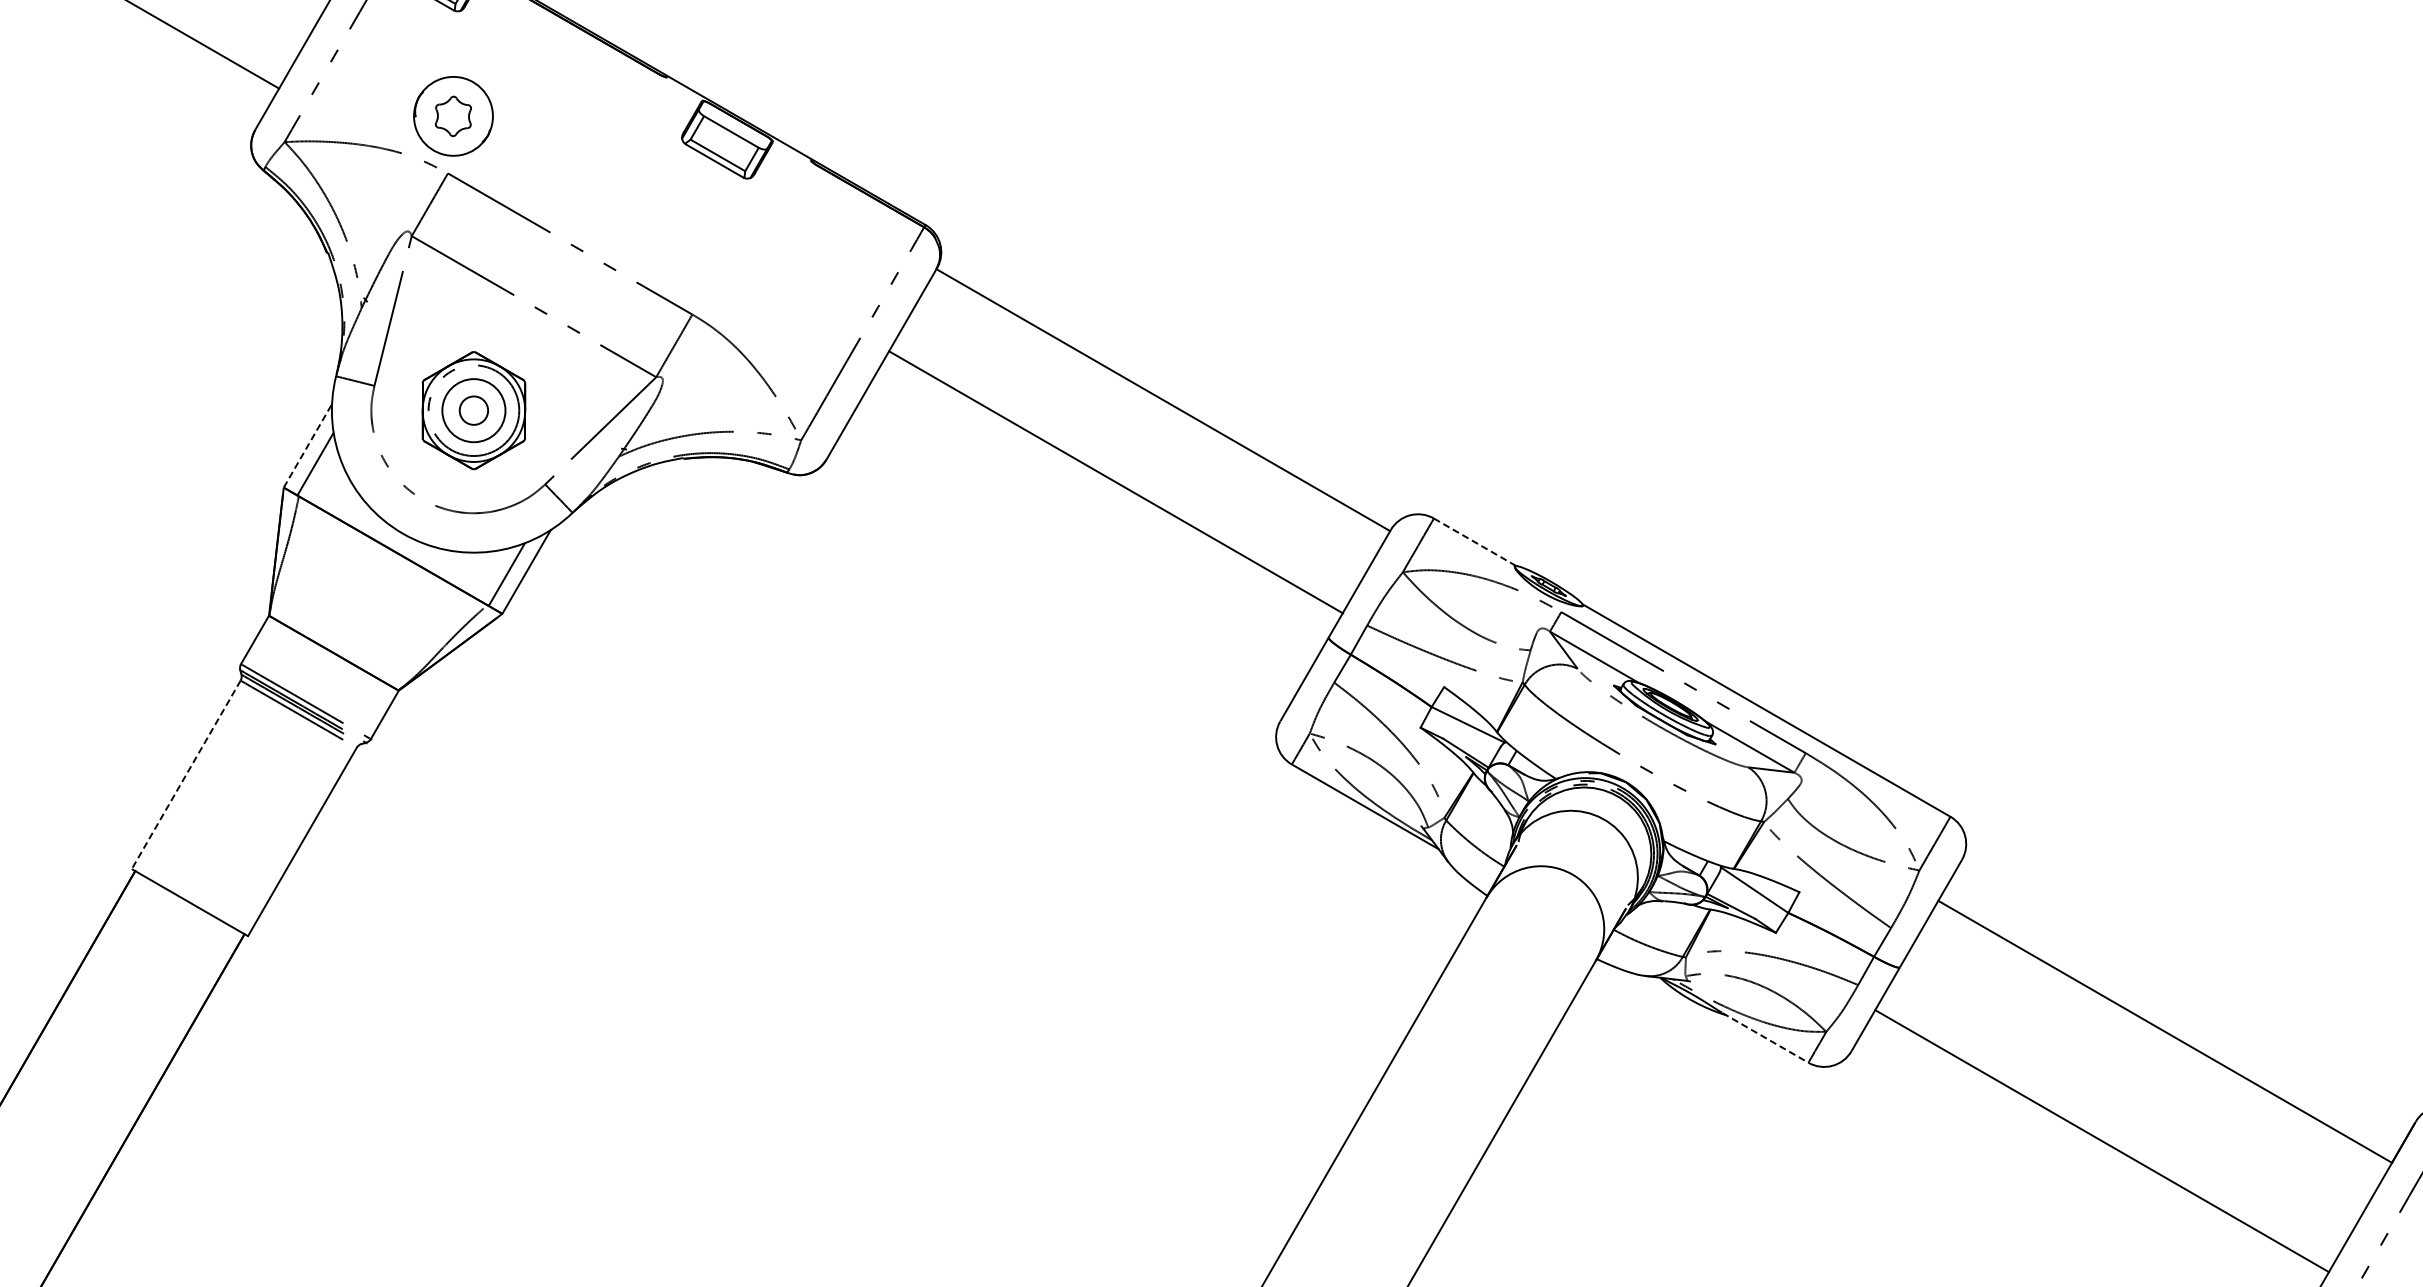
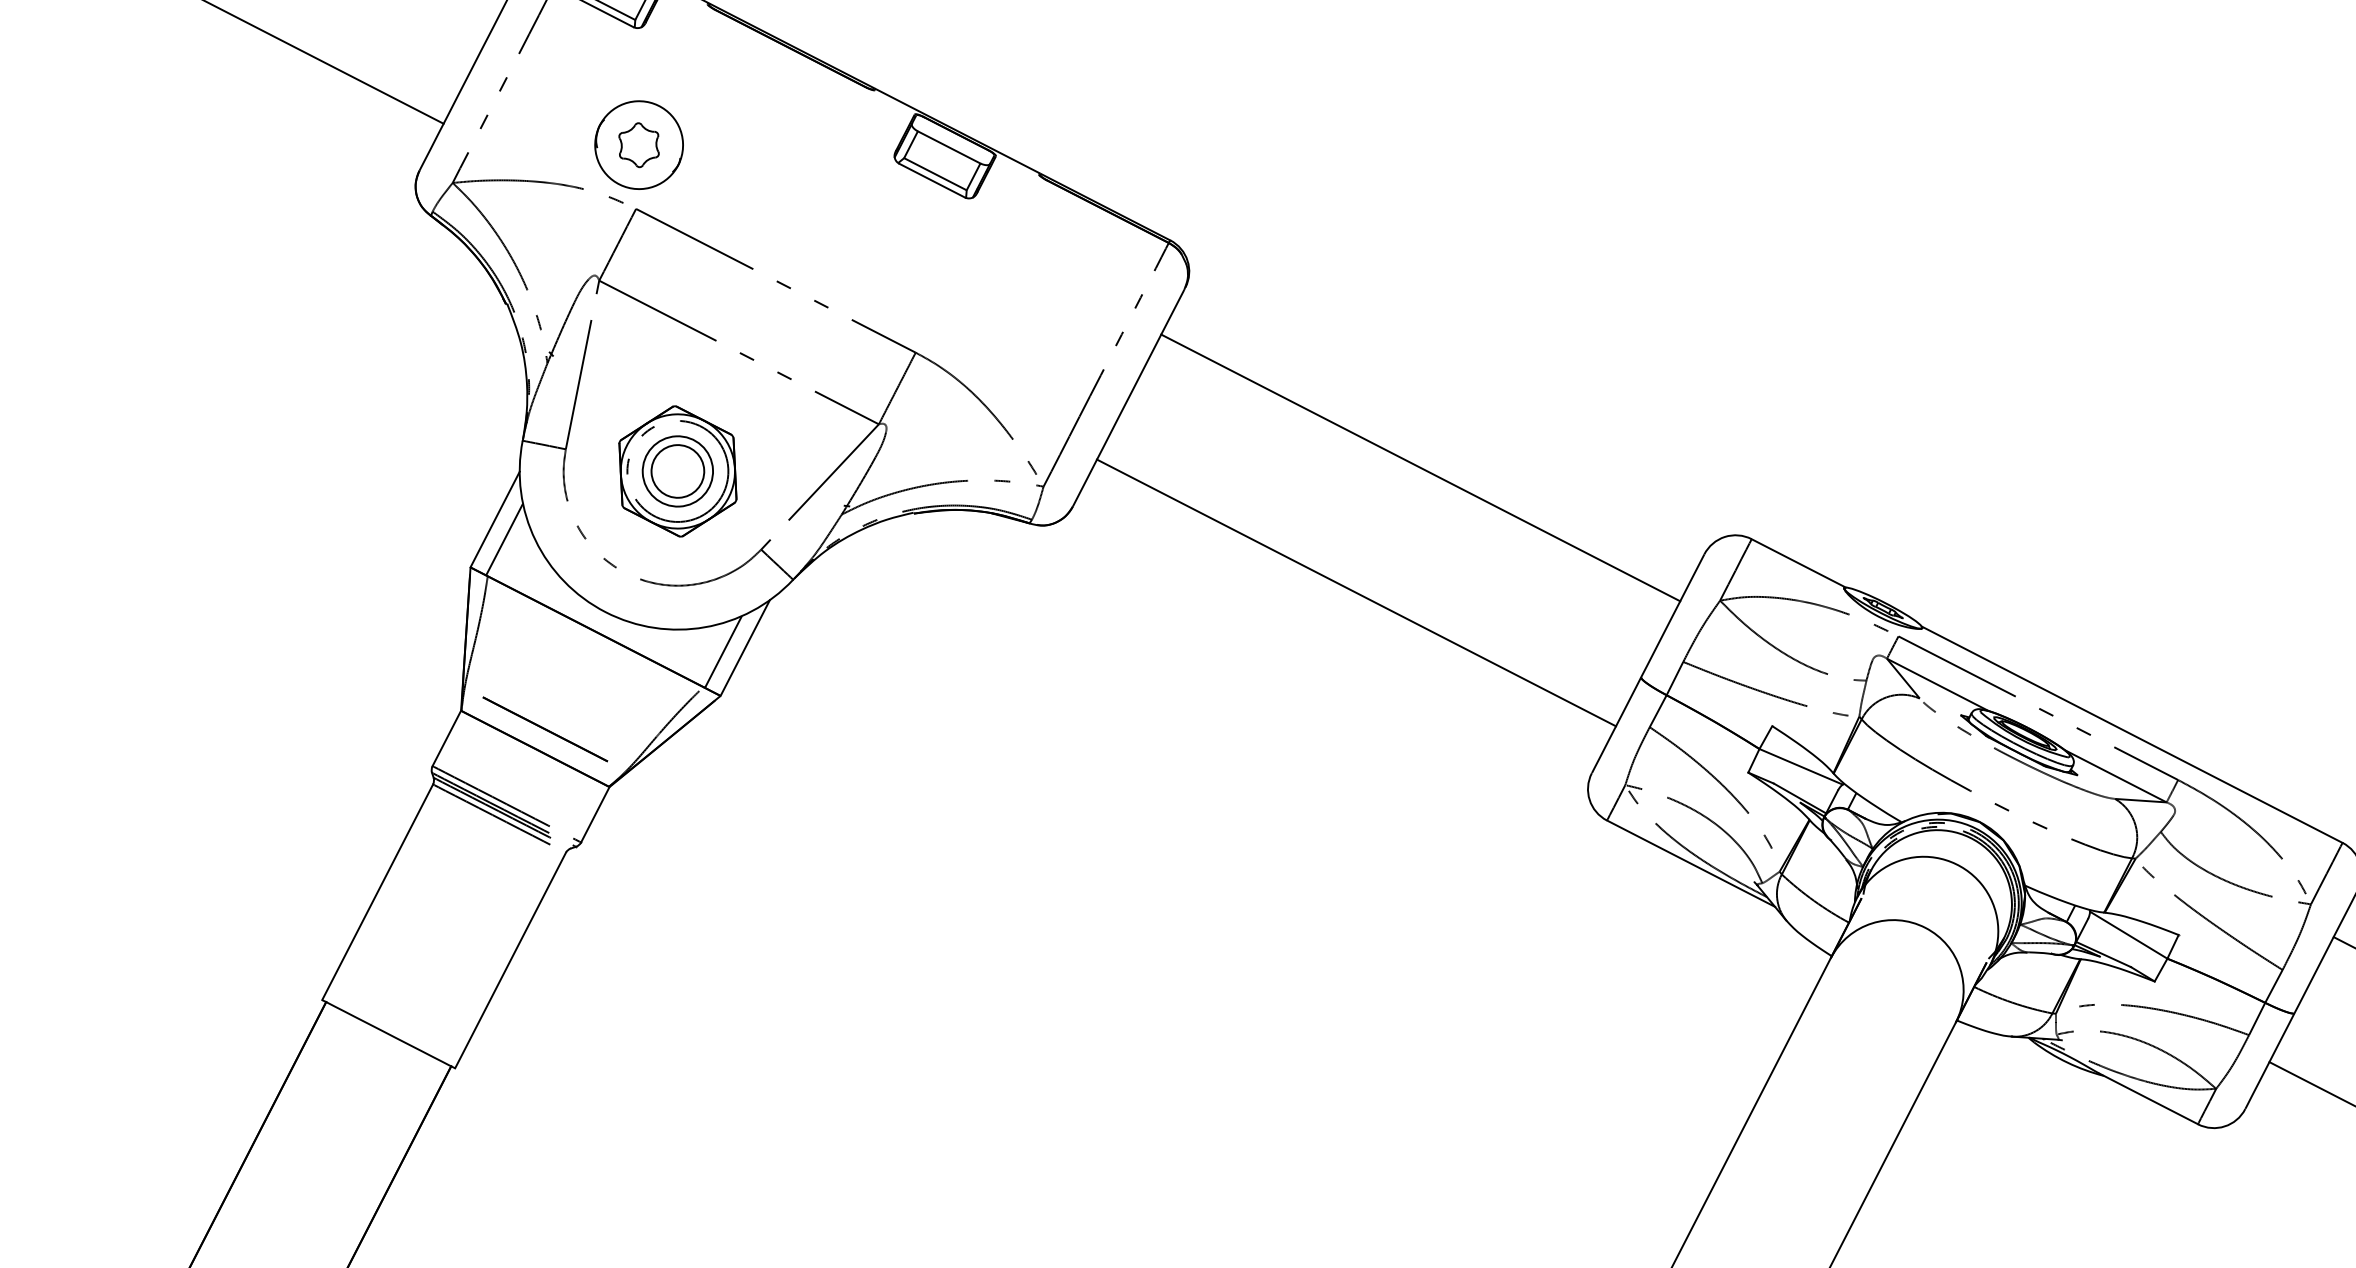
line: (1163, 400) -> (1421, 468), moved
circle: (473, 410) -> (677, 471), size x1.67
line: (308, 445) -> (495, 519), dashed -> solid
line: (1116, 482) -> (1356, 593), moved
line: (1474, 541) -> (1798, 562), dashed -> solid
line: (343, 635) -> (545, 728), added
line: (186, 774) -> (377, 891), dashed -> solid
line: (1765, 1037) -> (2148, 1098), dashed -> solid

